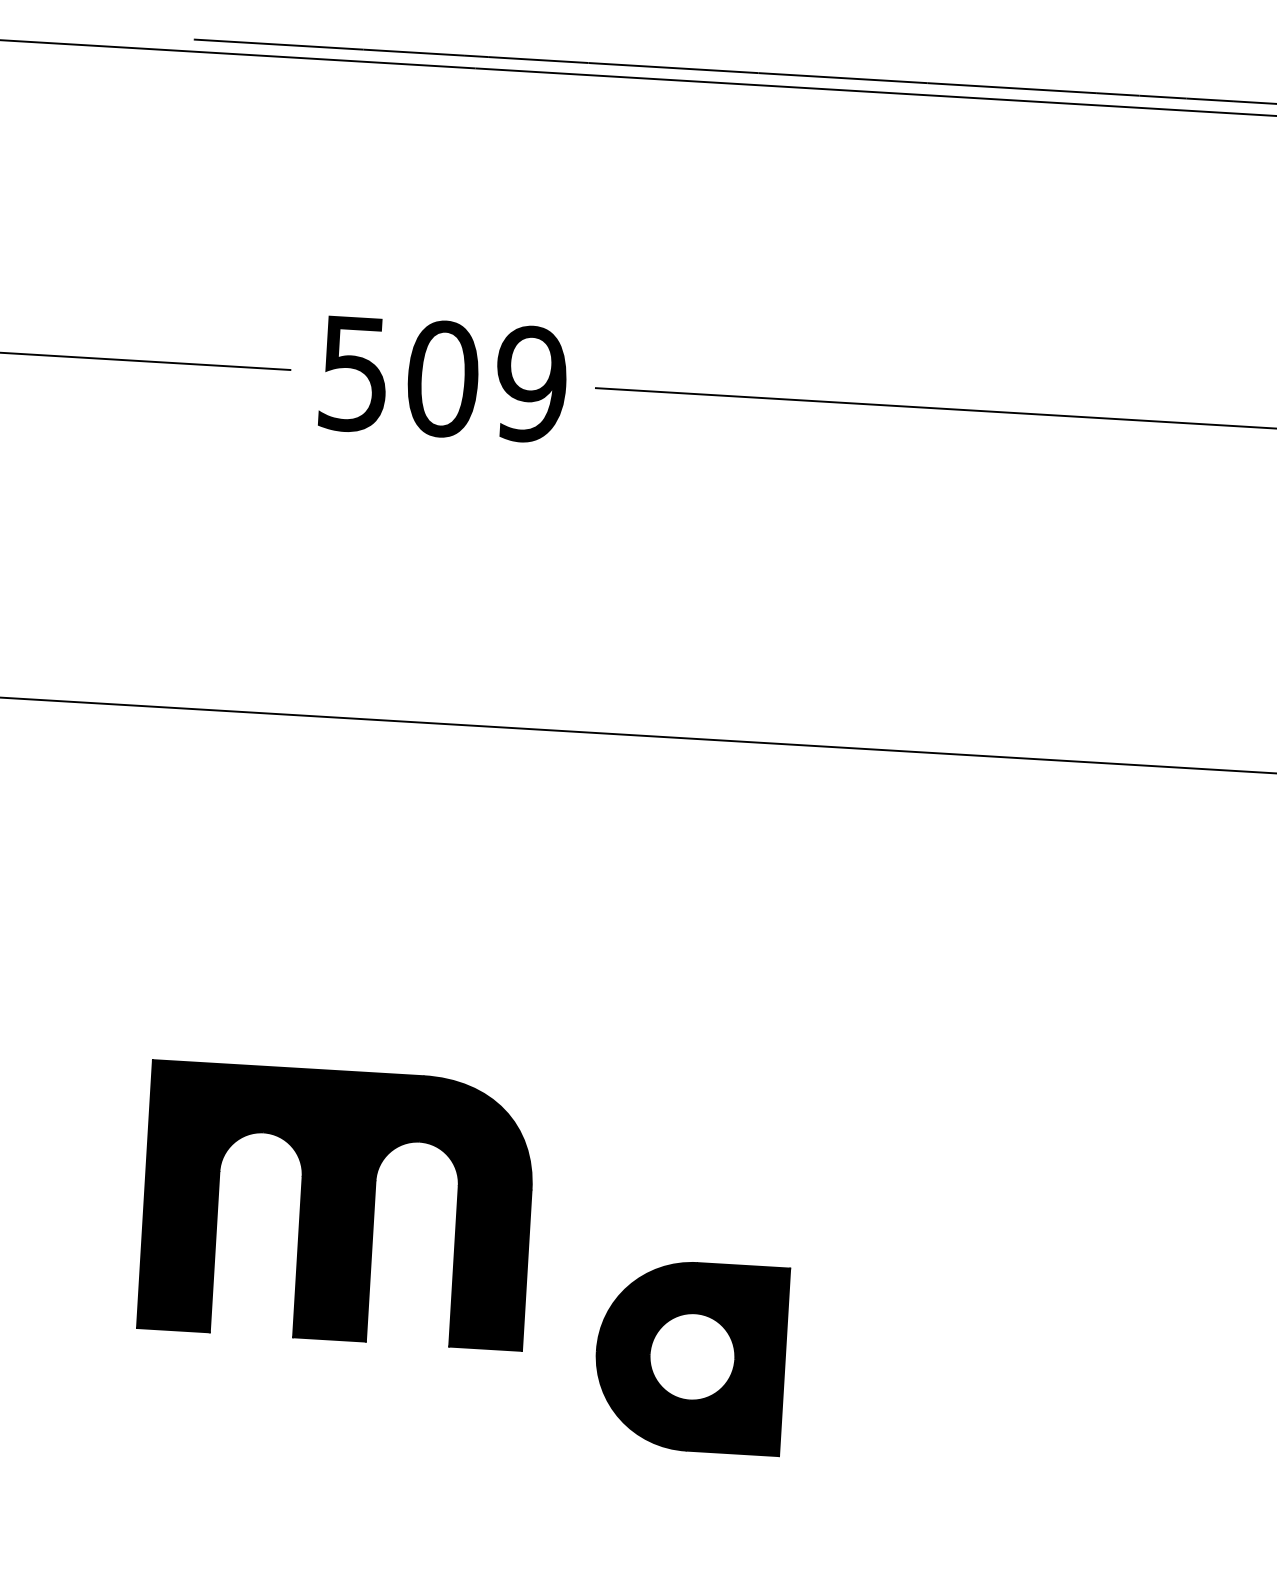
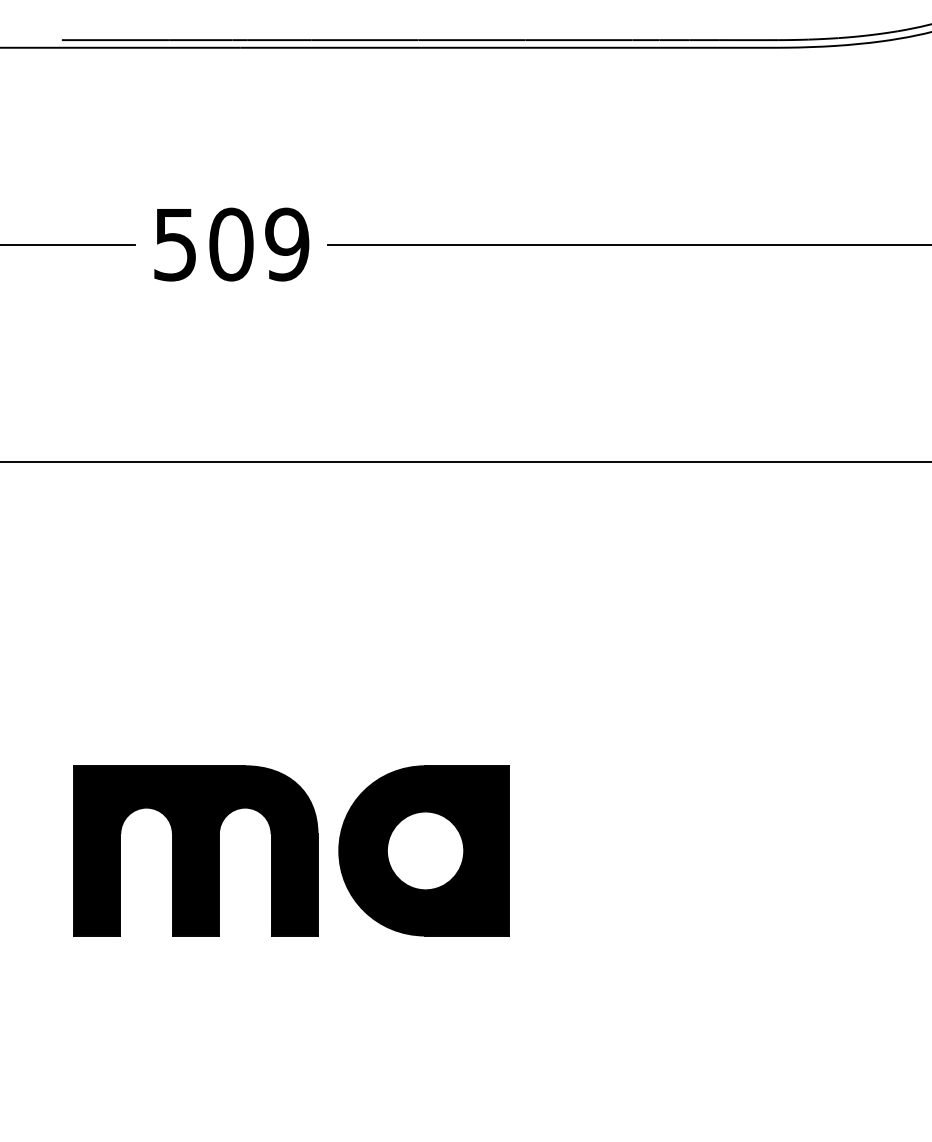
part: (336, 1204) -> (195, 850), moved
part: (689, 1356) -> (423, 850), size x1.43

